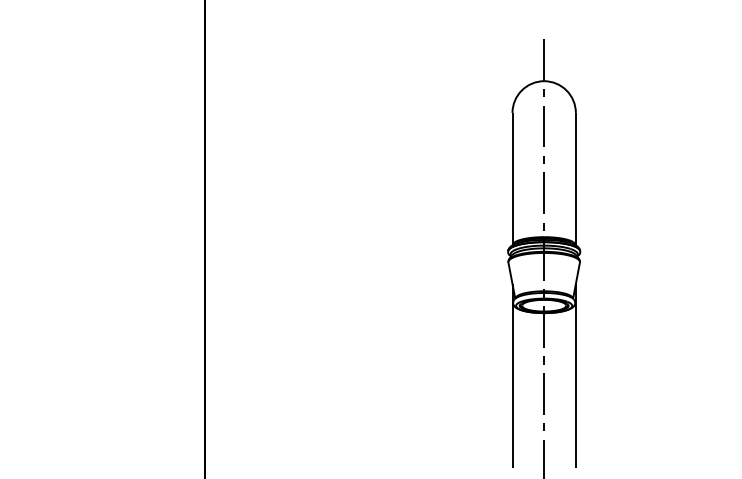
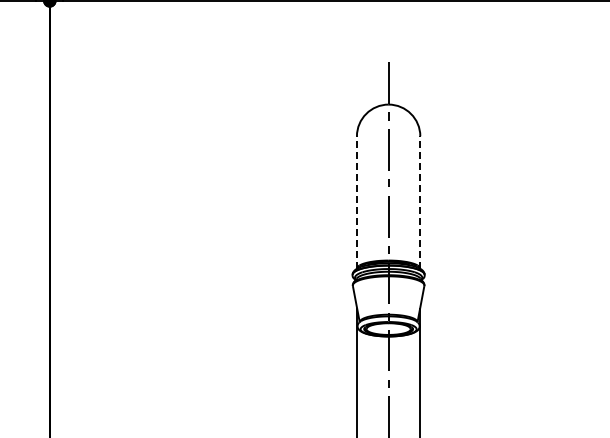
line: (512, 178) -> (356, 201), solid -> dashed
line: (575, 178) -> (419, 201), solid -> dashed

